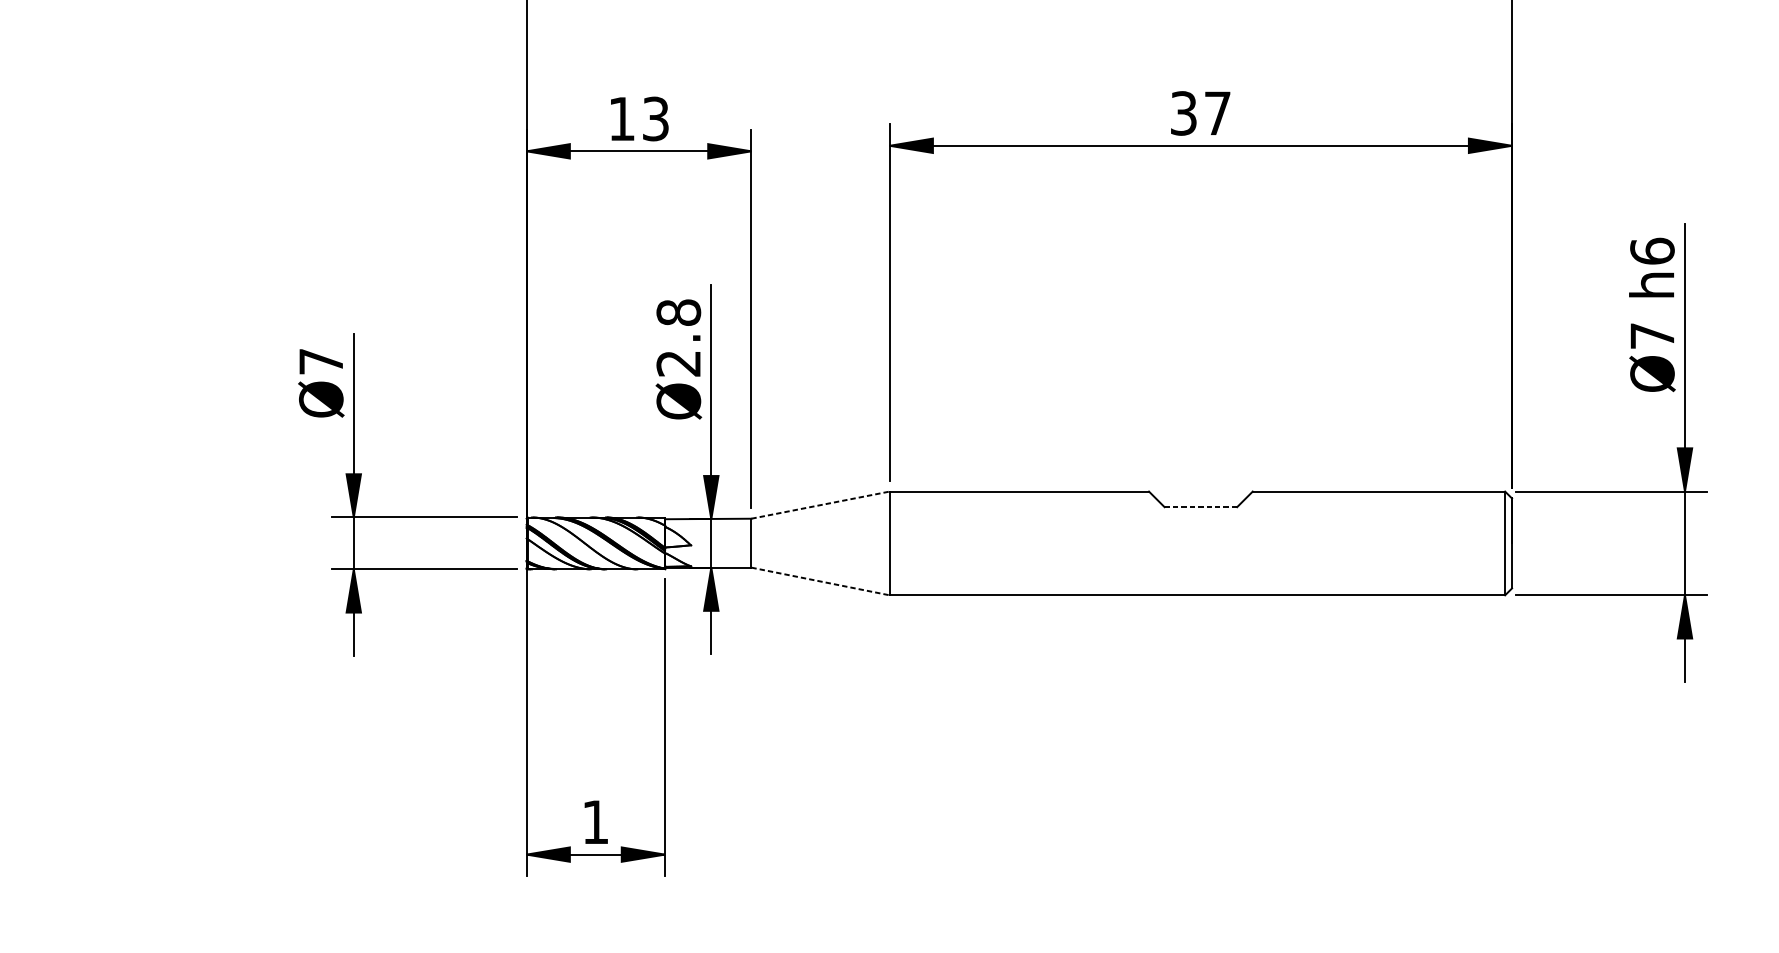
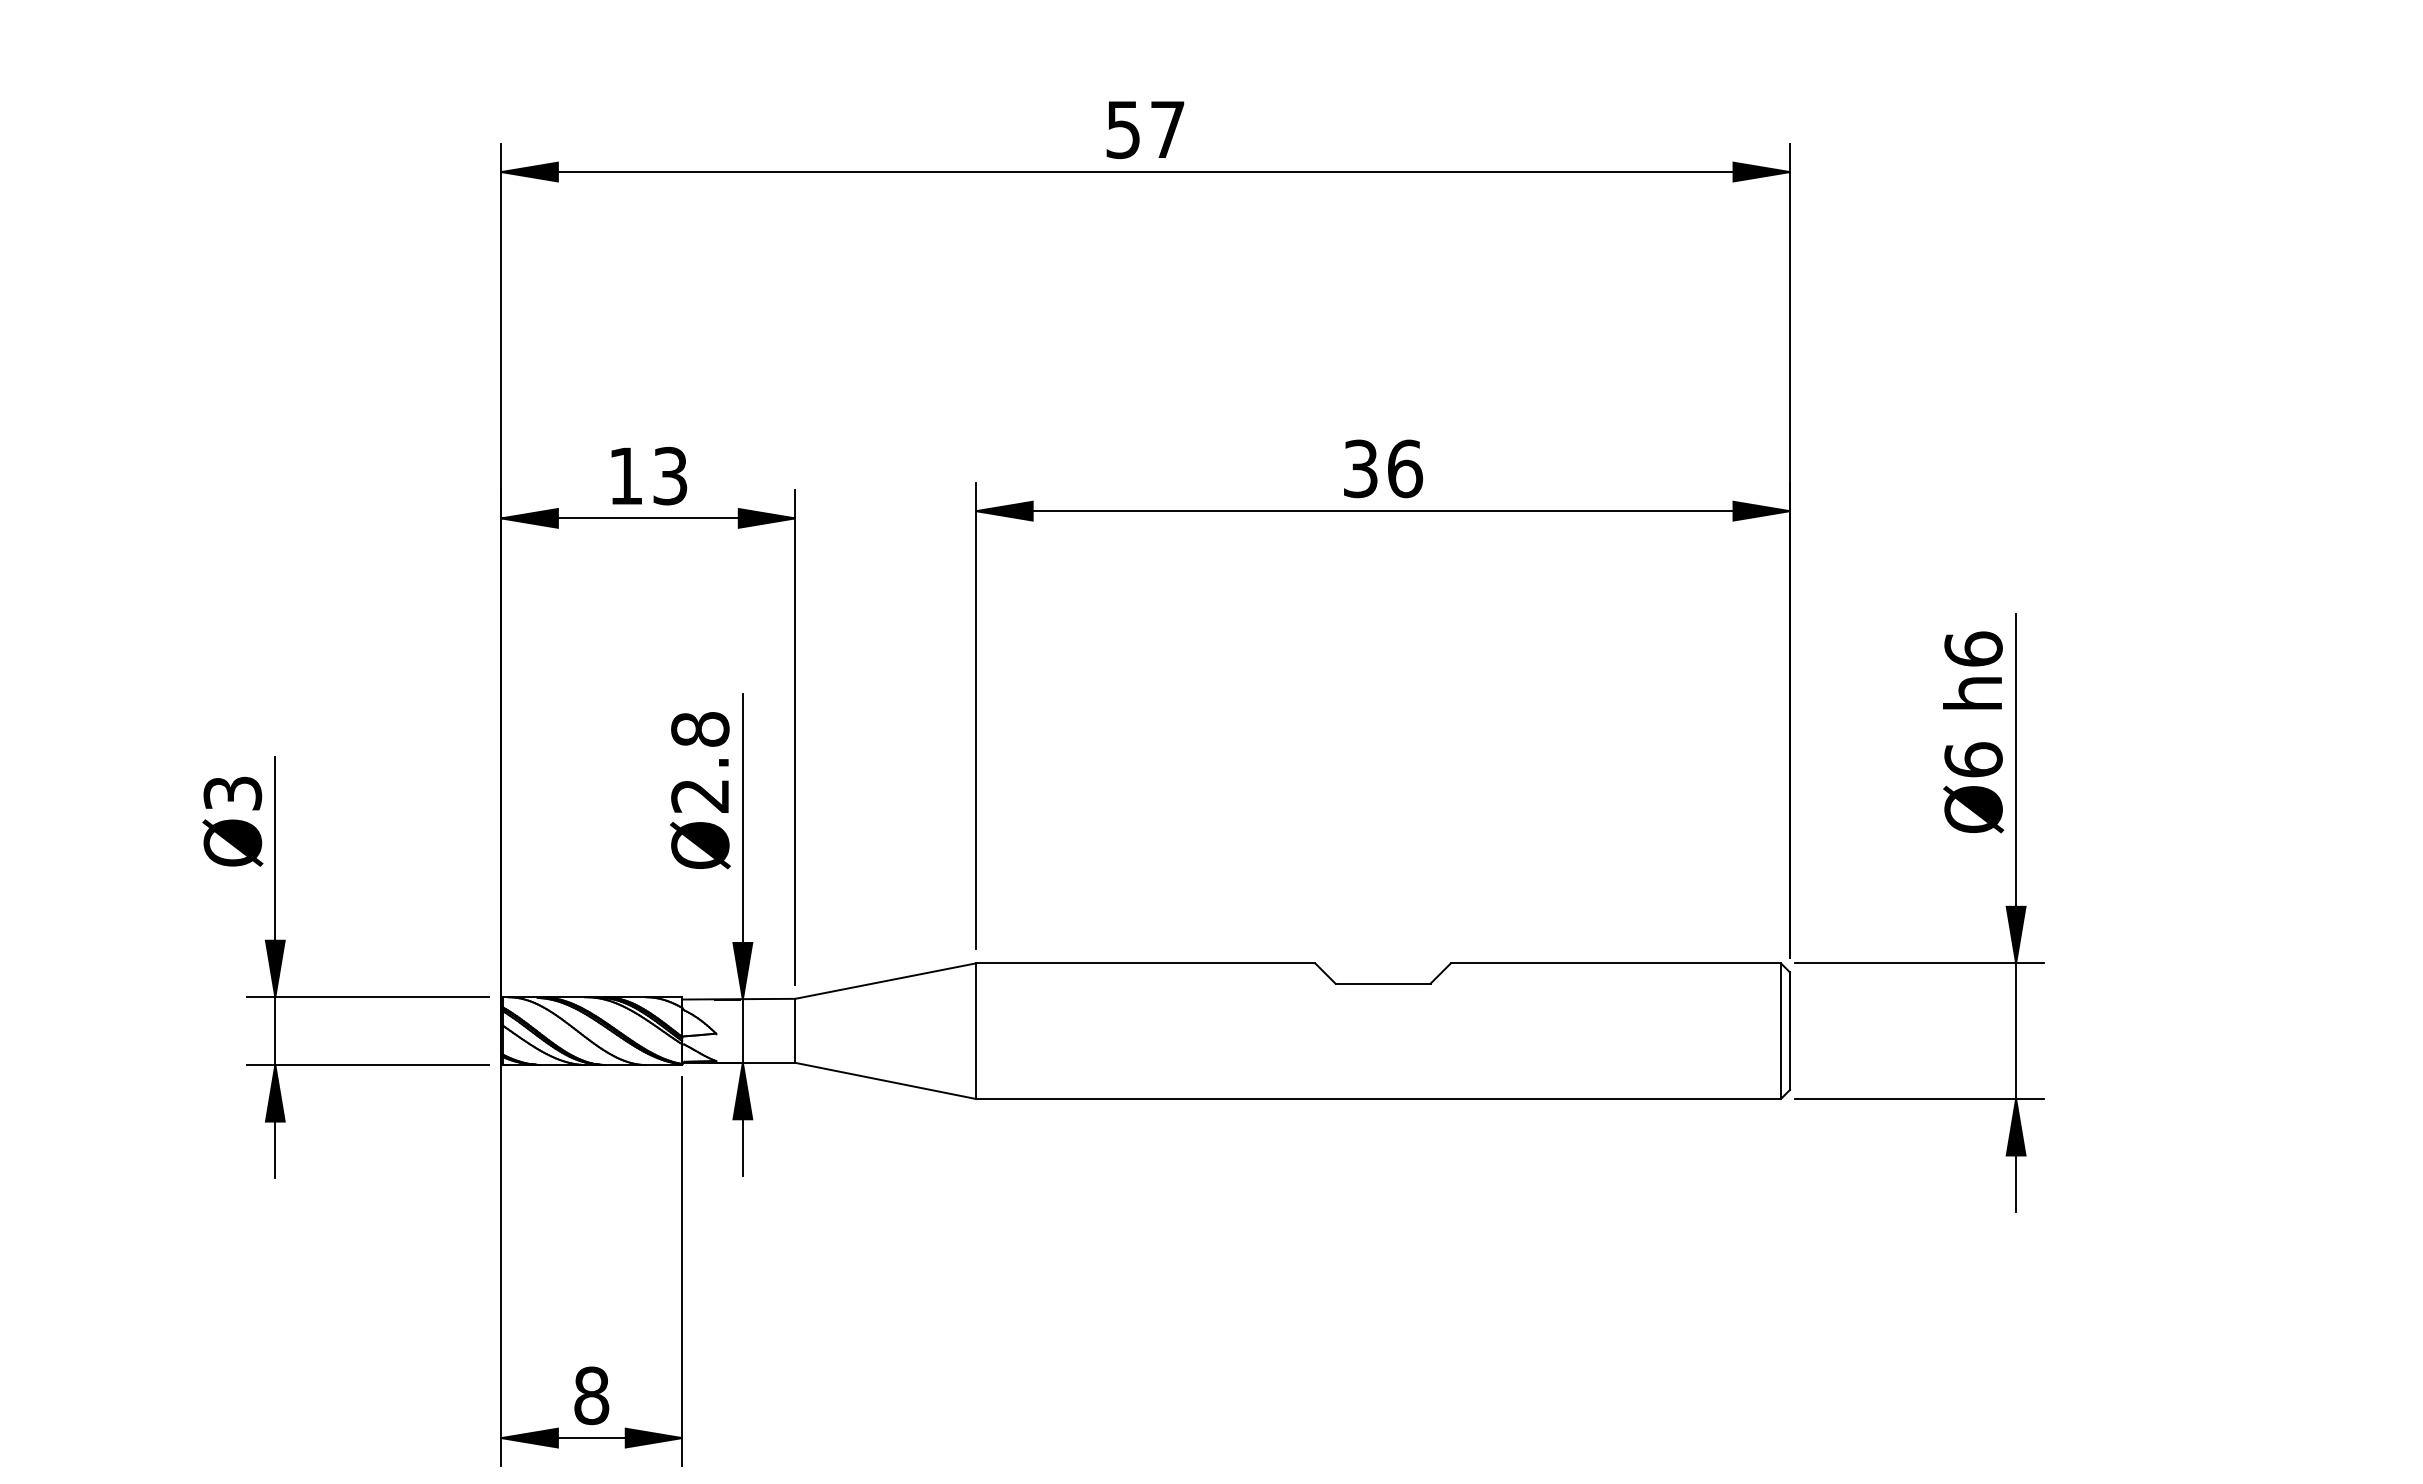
text: (1218, 113) -> (1405, 468), 37 -> 36
text: (1652, 335) -> (1973, 759), Ø7 -> Ø6
text: (321, 361) -> (232, 793), Ø7 -> Ø3
line: (821, 505) -> (886, 981), dashed -> solid
line: (1201, 506) -> (1383, 983), dashed -> solid
line: (821, 581) -> (886, 1081), dashed -> solid
text: (595, 822) -> (591, 1395), 1 -> 8

